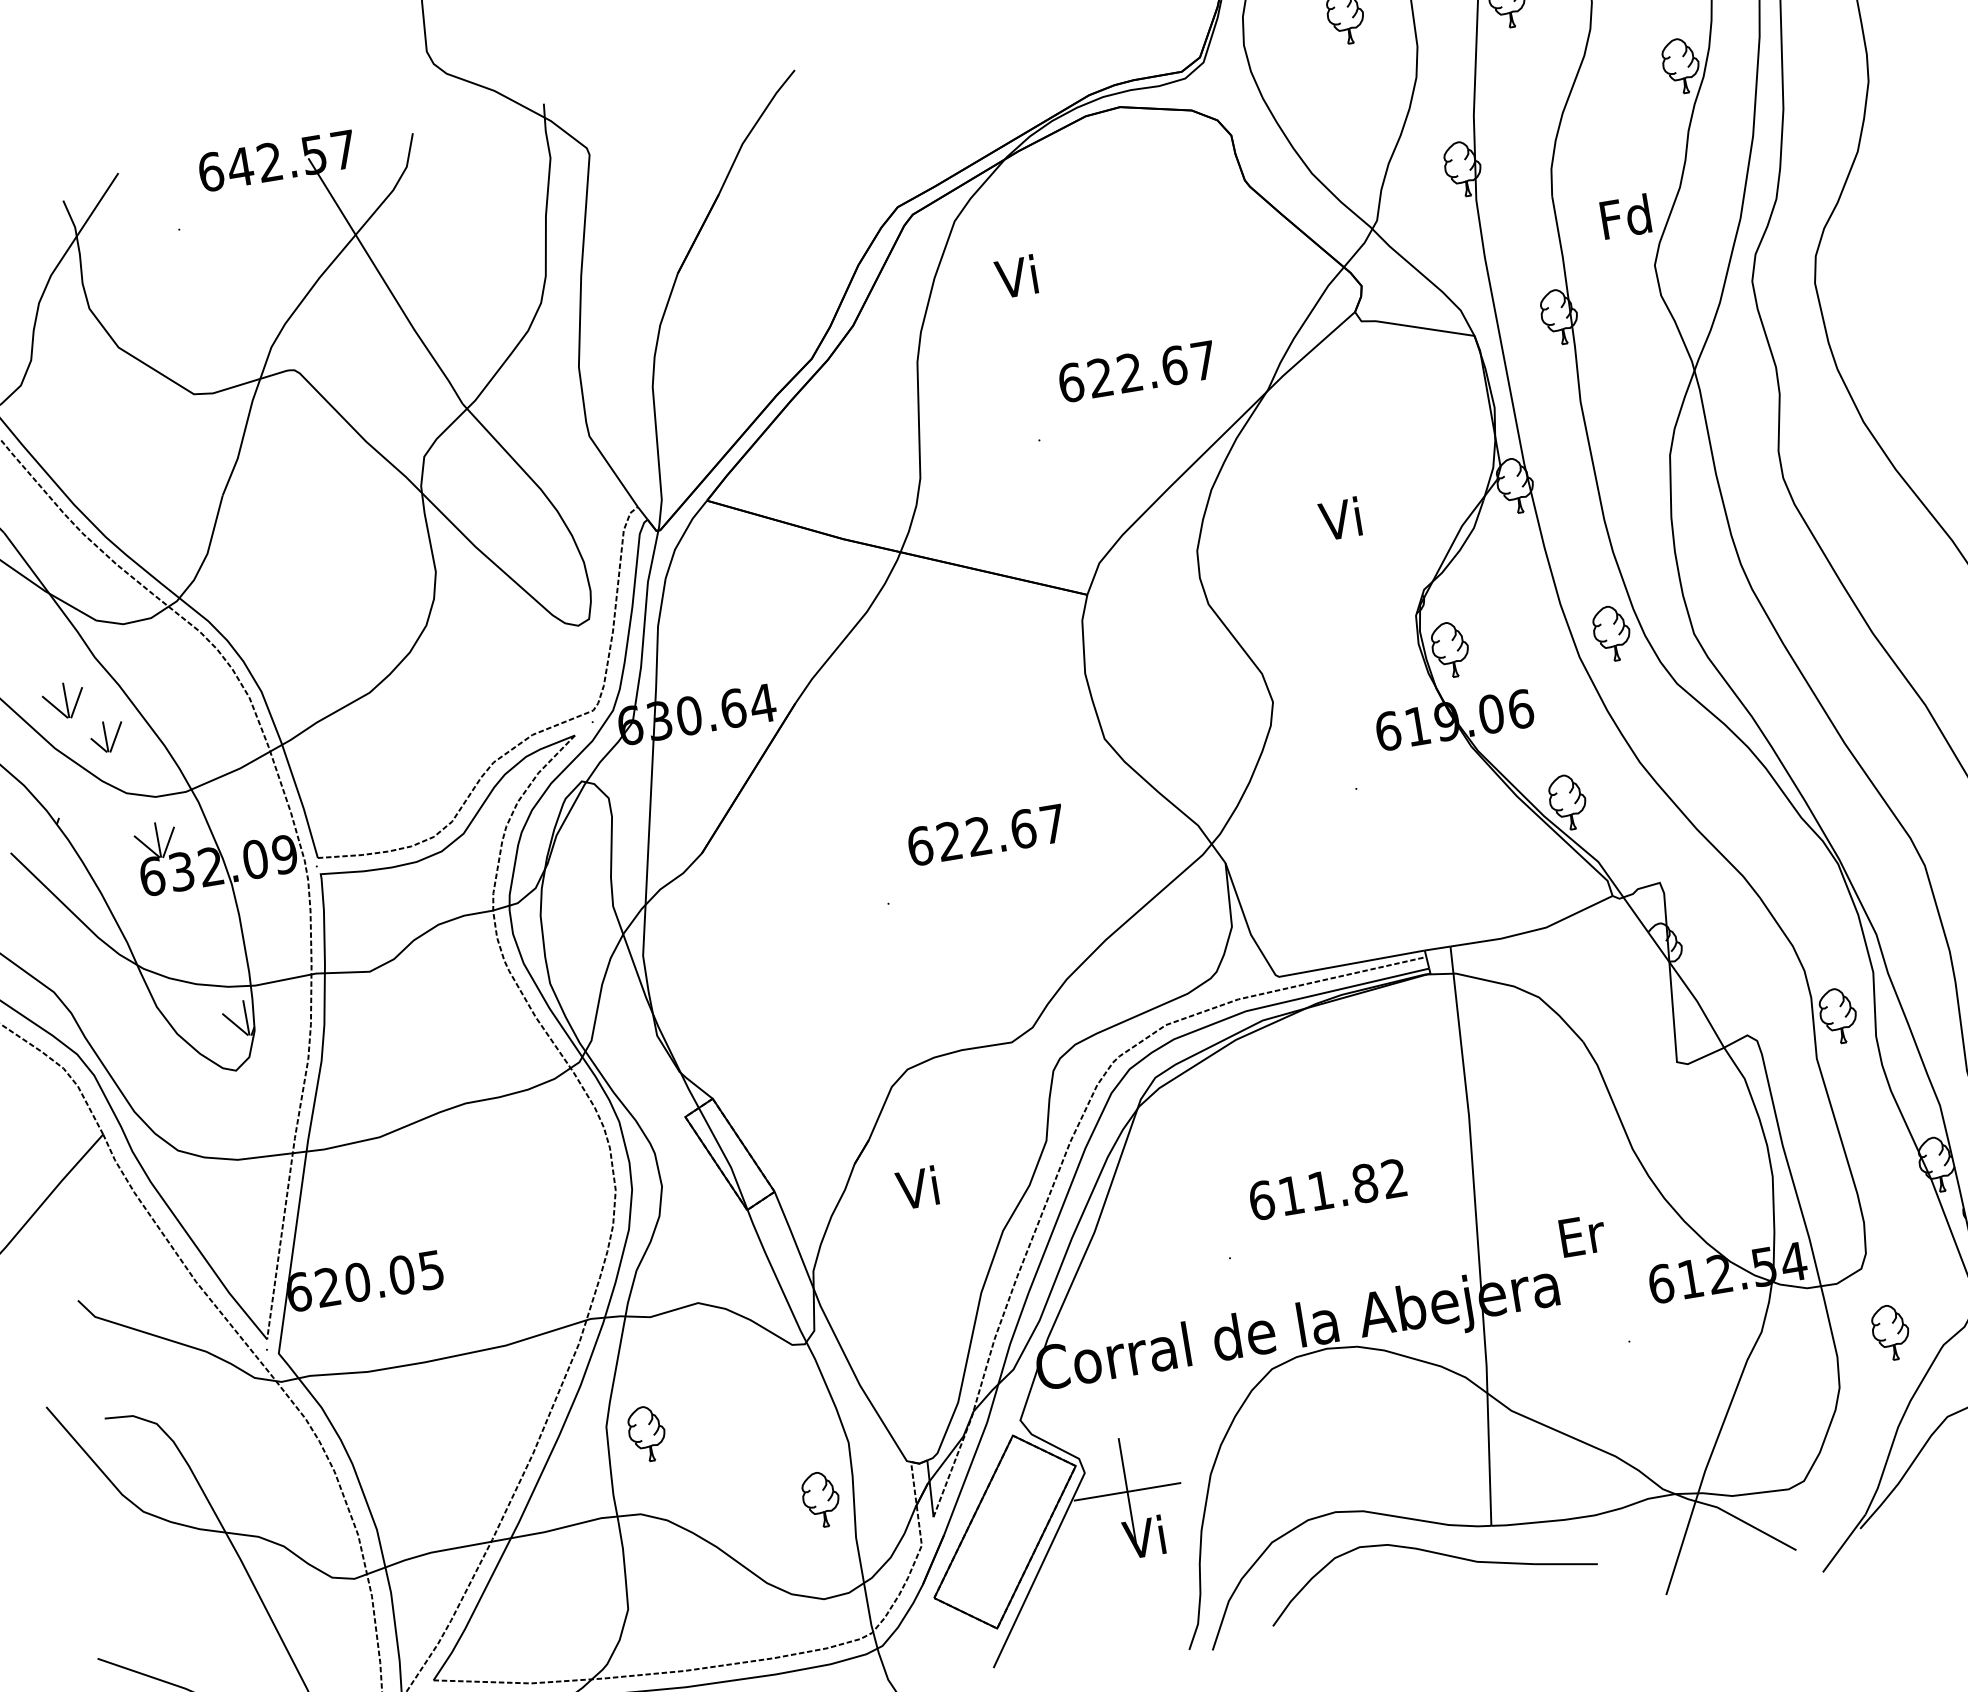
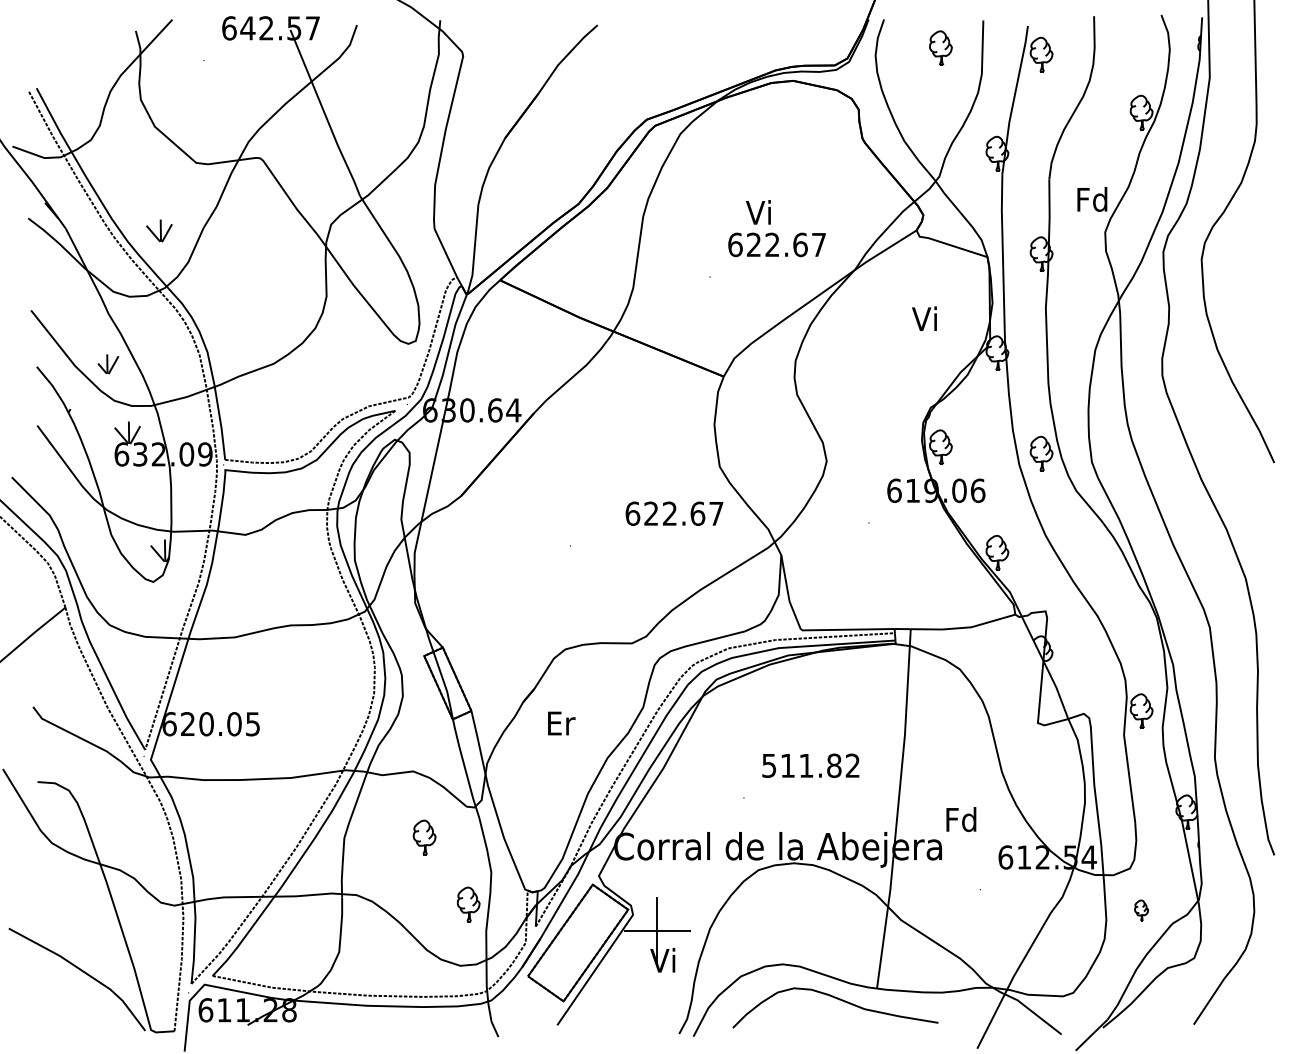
text: (1016, 276) -> (758, 212), moved
text: (1340, 518) -> (924, 318), moved
part: (63, 700) -> (159, 230), moved
text: (986, 834) -> (674, 513), moved
text: (919, 1186) -> (560, 722), Vi -> Er
text: (1262, 1200) -> (769, 765), 611.82 -> 511.82
text: (1581, 1235) -> (961, 819), Er -> Fd
part: (1890, 1332) -> (1141, 910), size x0.6
part: (646, 1433) -> (424, 837), moved

